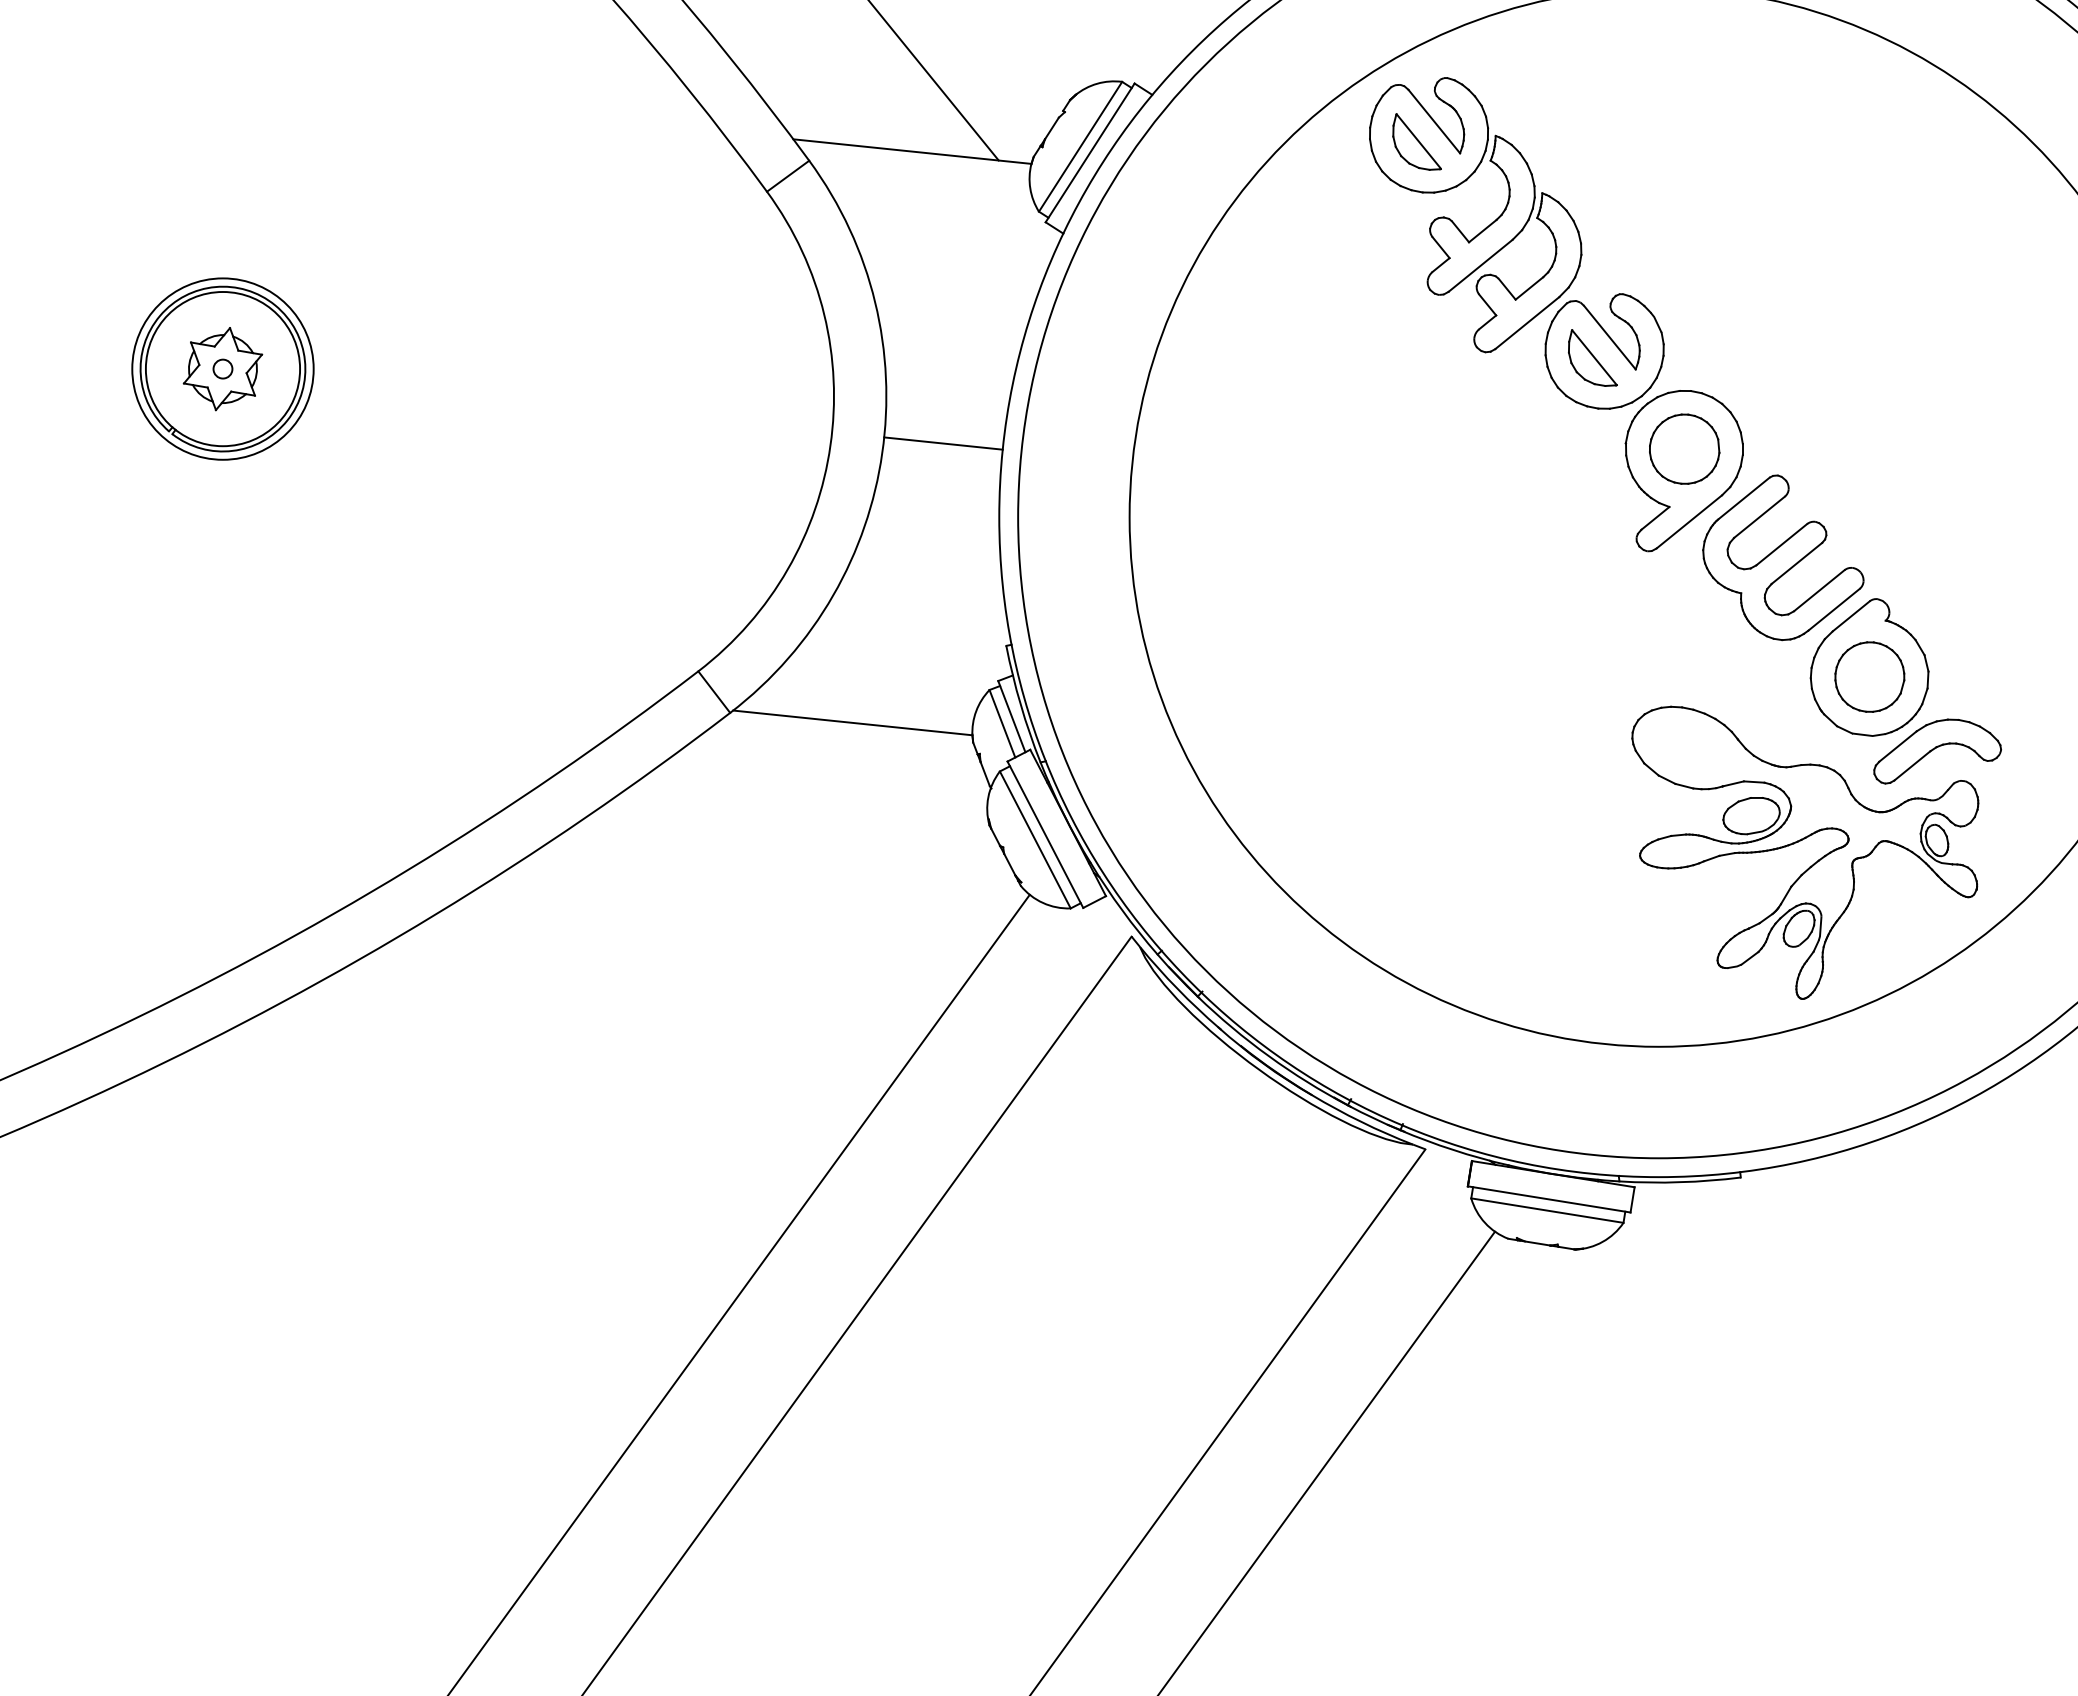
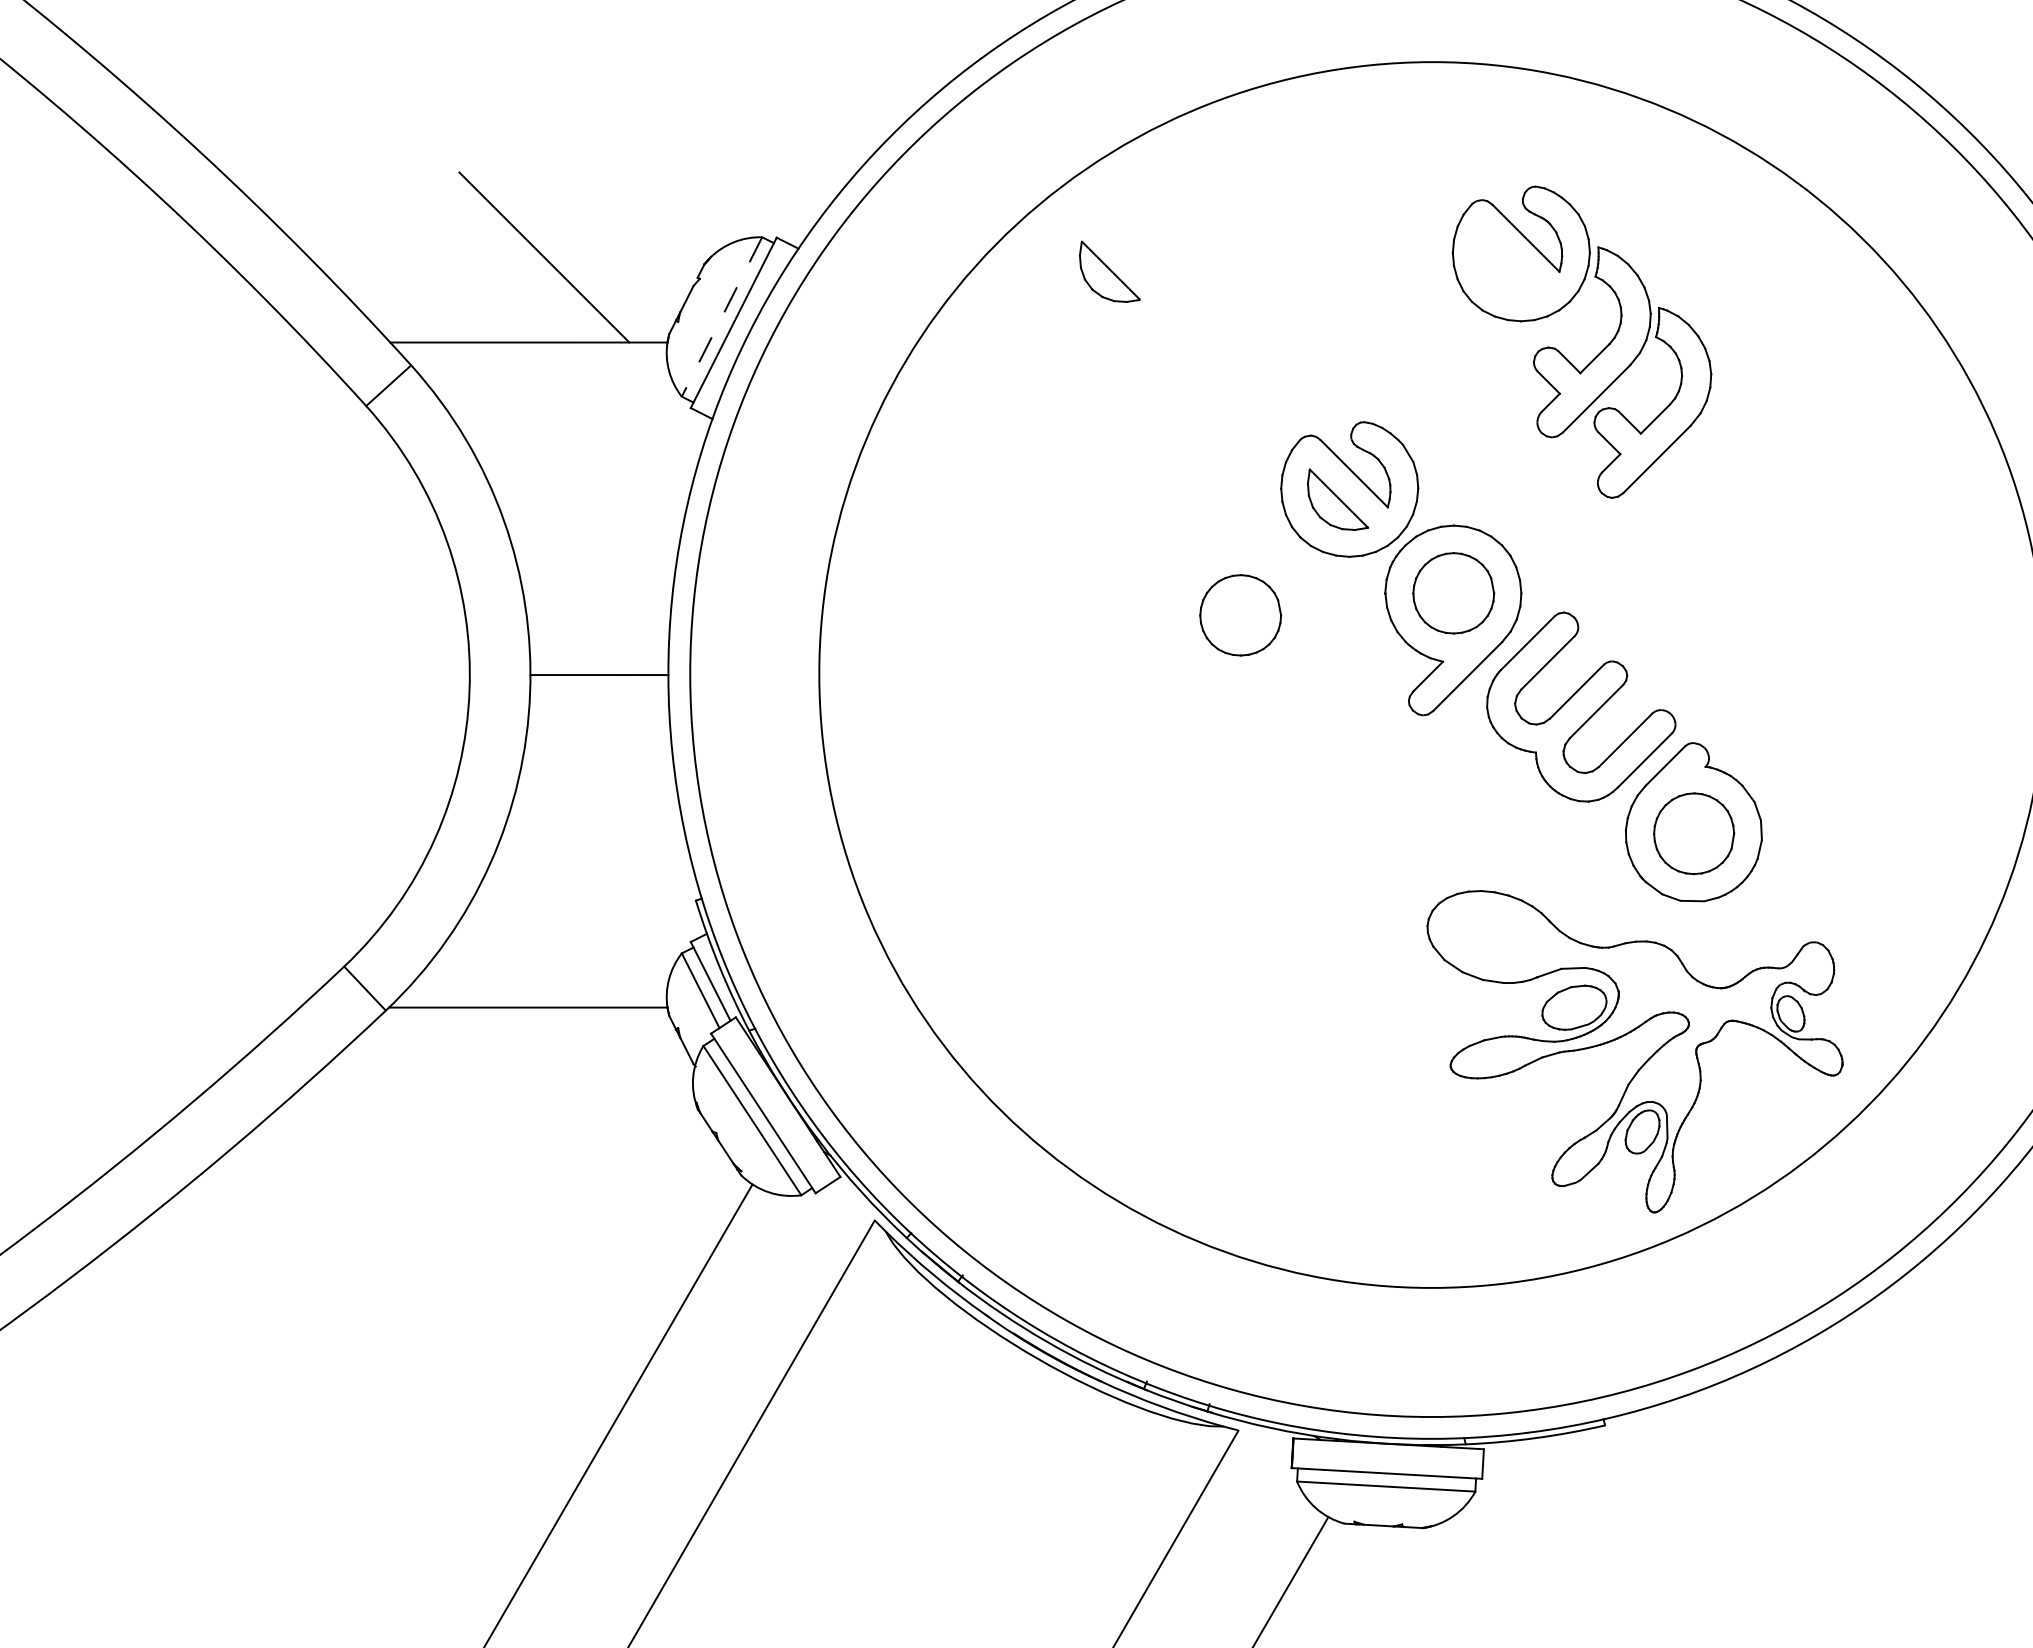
line: (1080, 147) -> (722, 317), solid -> dashed
part: (1486, 226) -> (1598, 352), moved
part: (1499, 448) -> (1240, 614), added
part: (1937, 751) -> (1780, 911), removed

